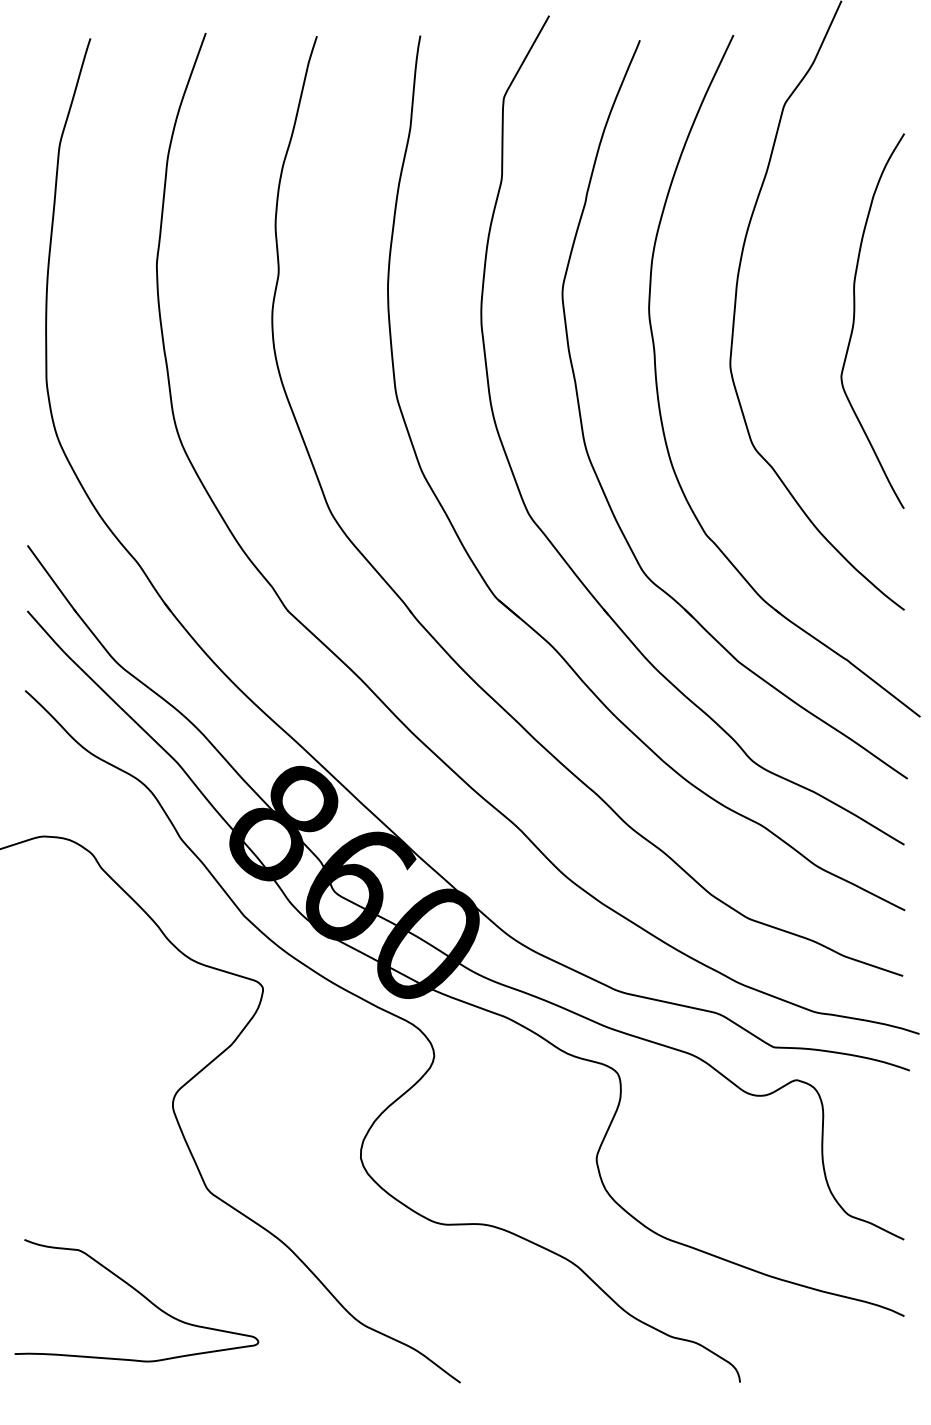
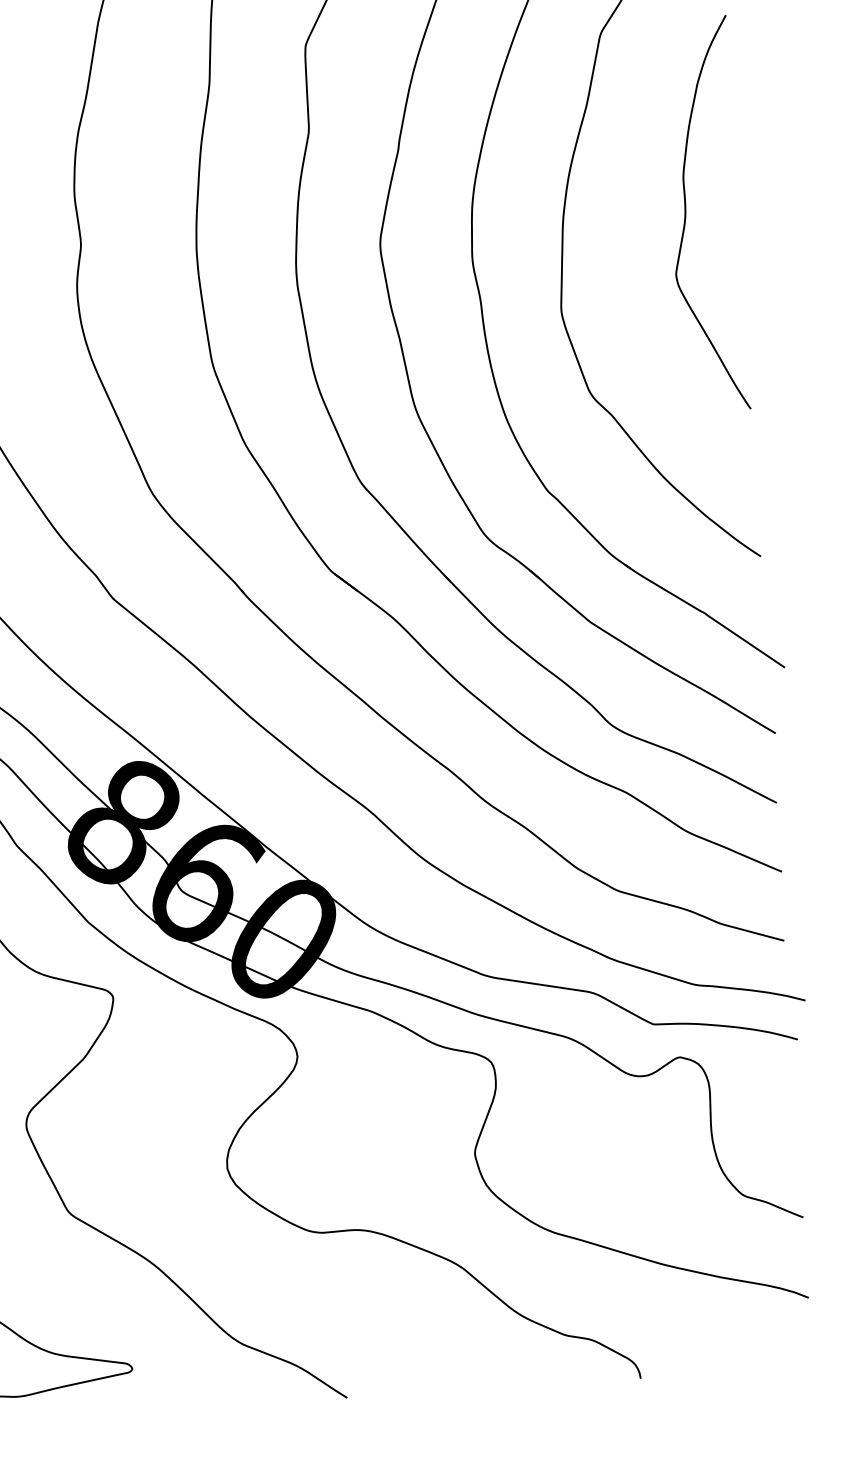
curve: (854, 320) -> (686, 214), moved

